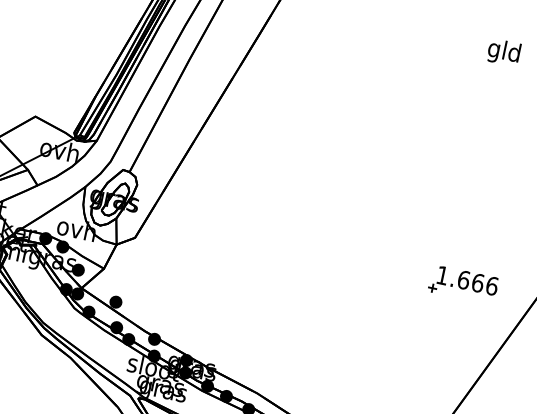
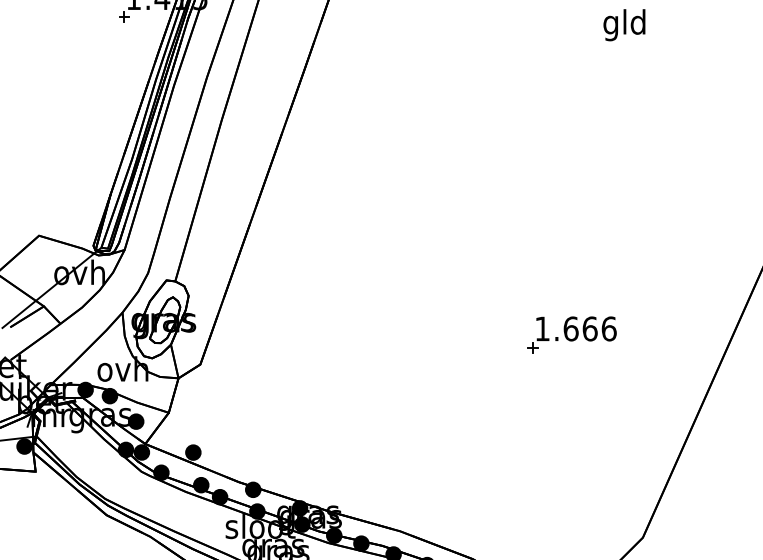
part: (463, 284) -> (571, 334), moved

